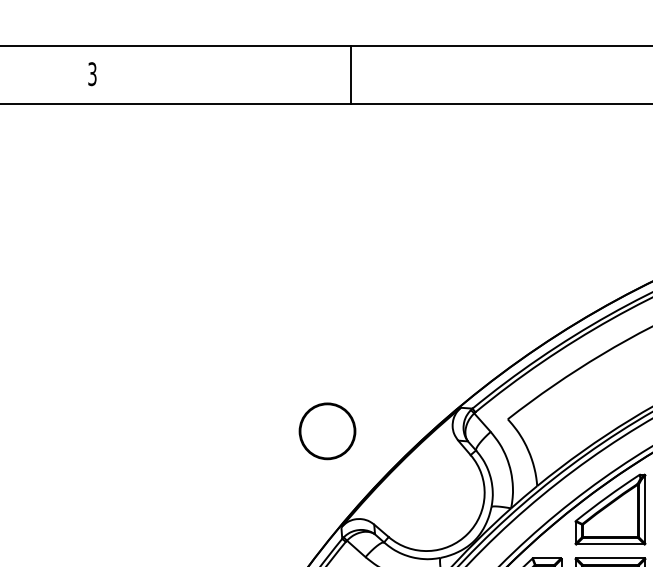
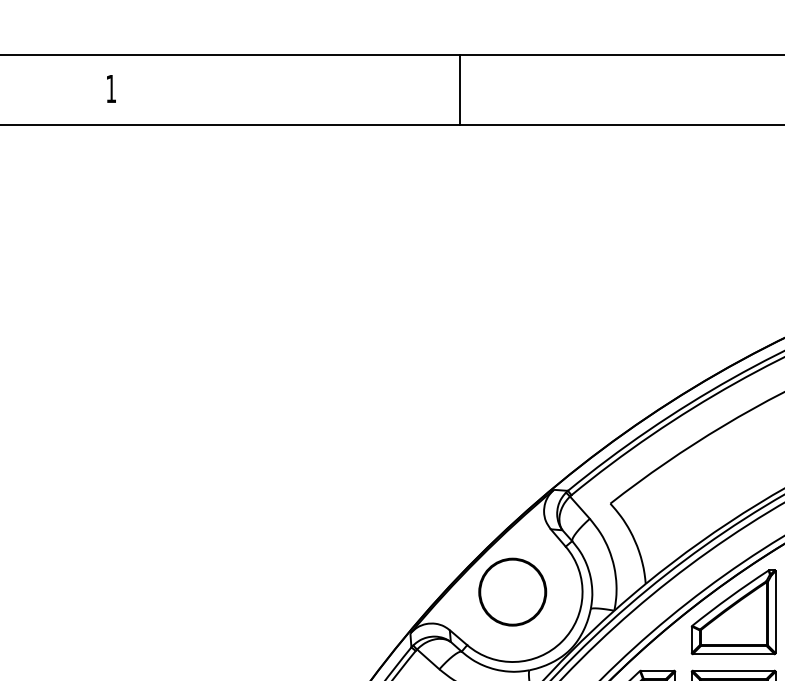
text: (92, 73) -> (111, 88), 3 -> 1
line: (350, 74) -> (459, 89), moved
part: (327, 430) -> (512, 591), moved

